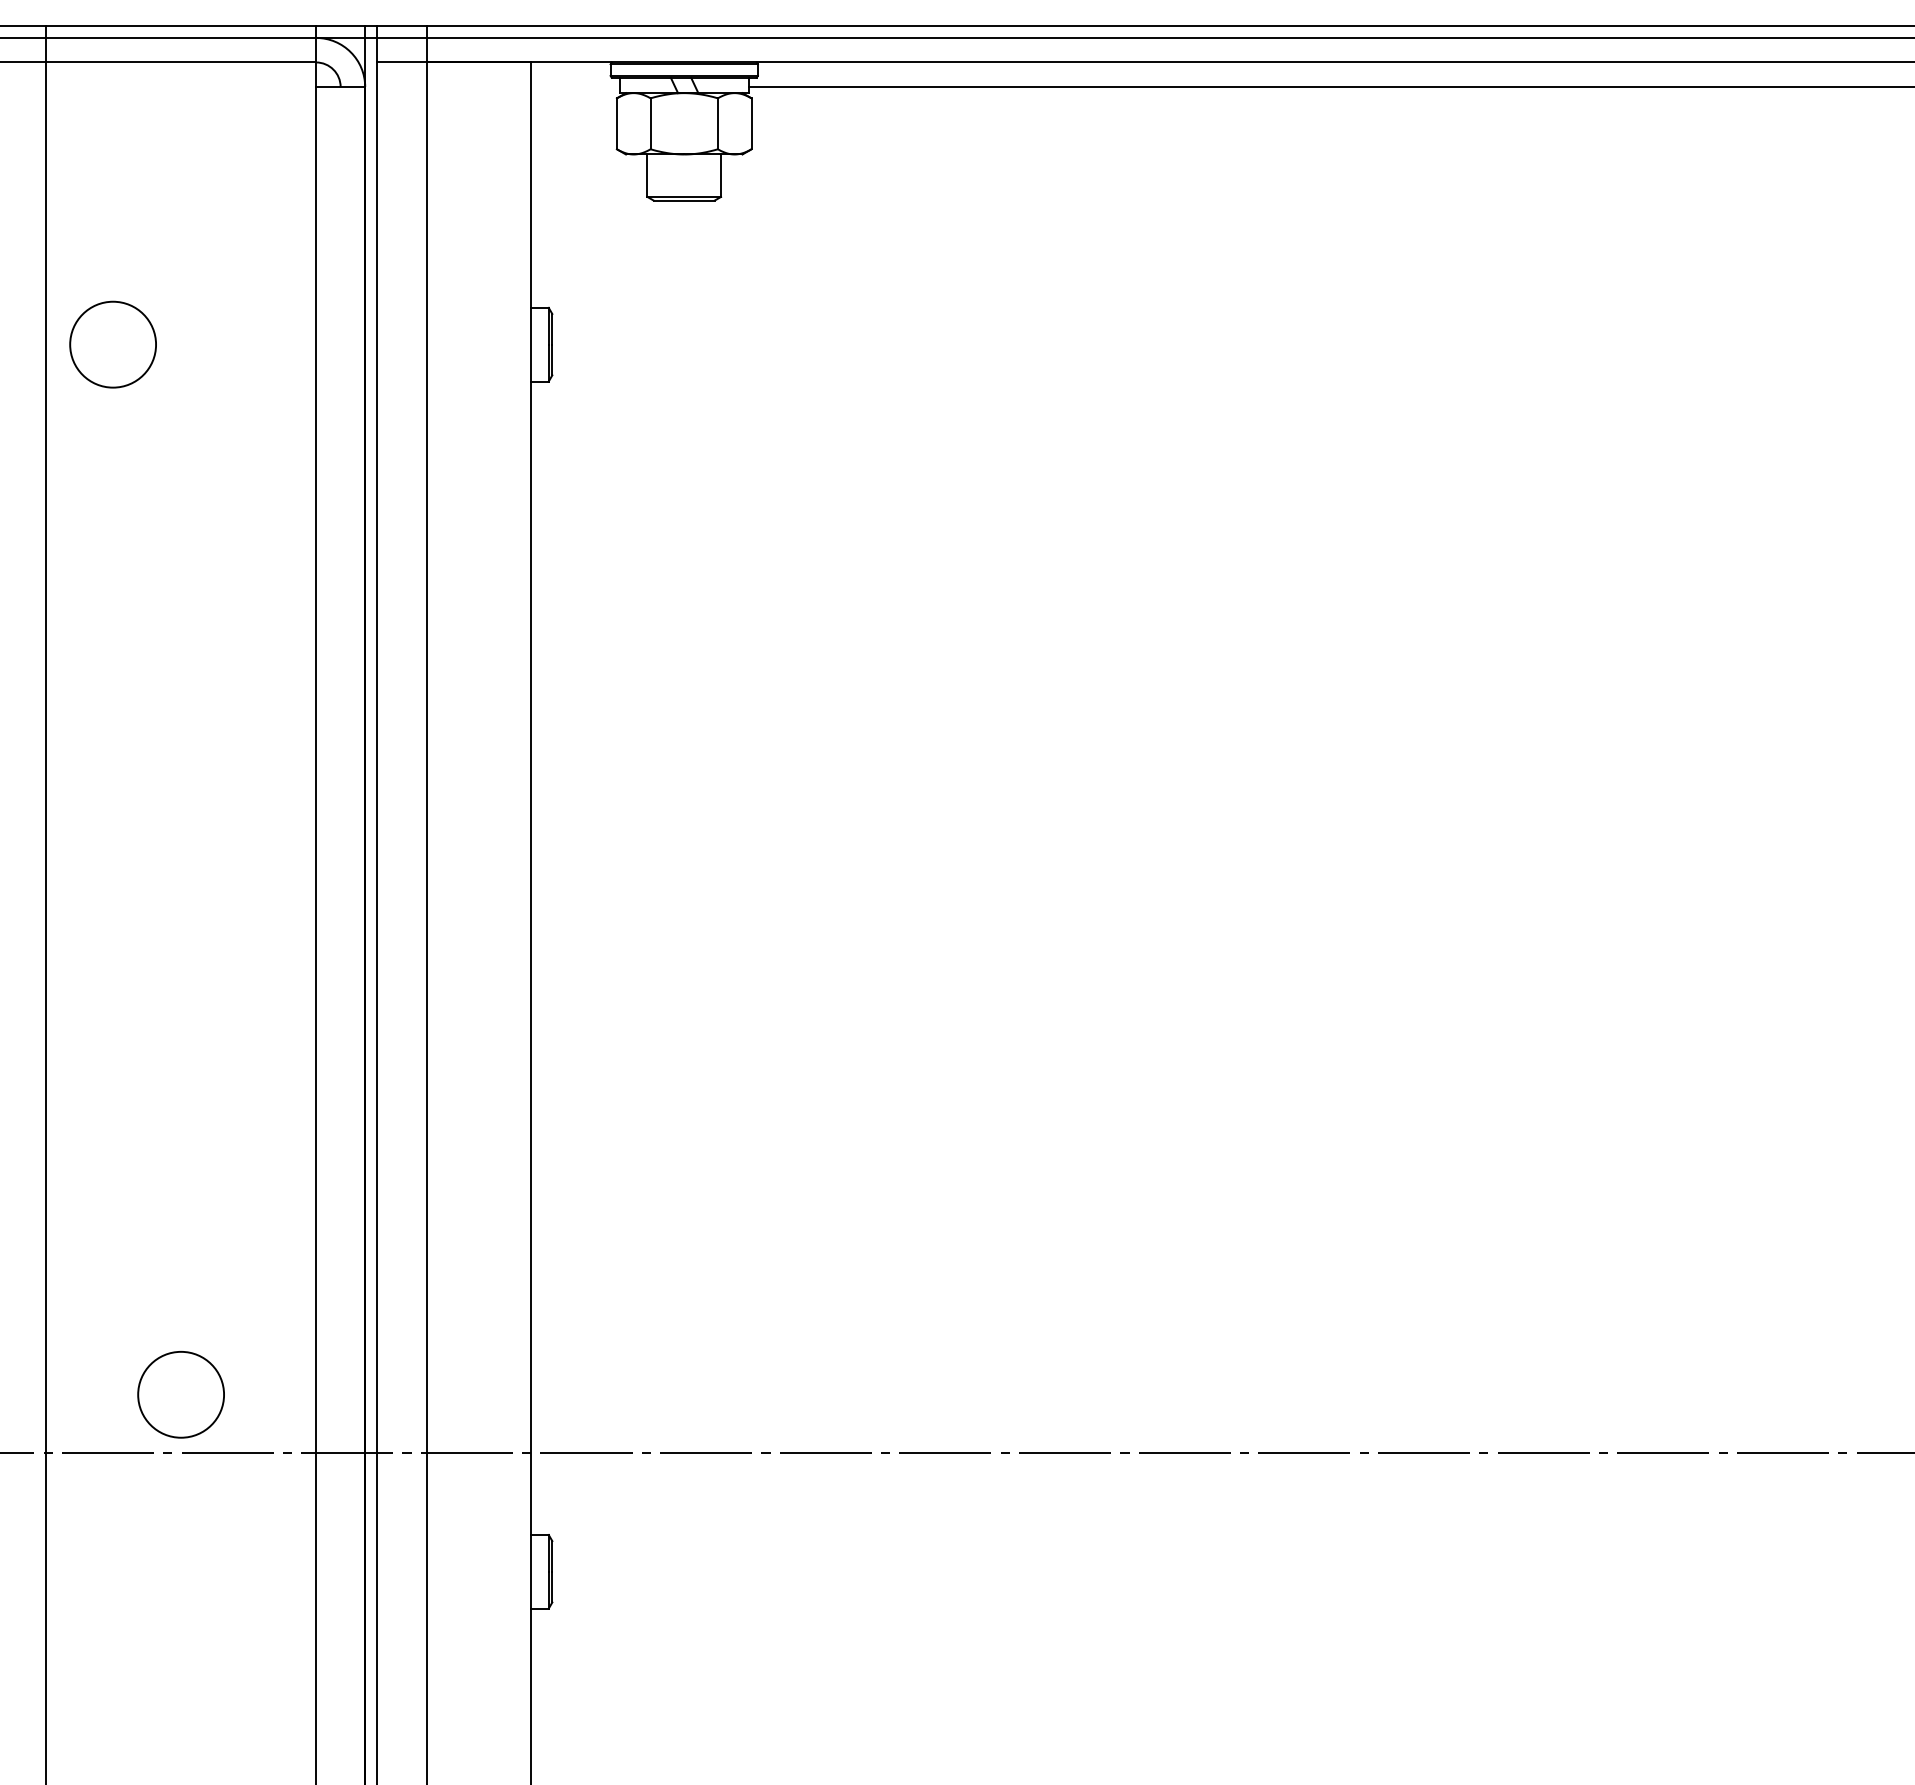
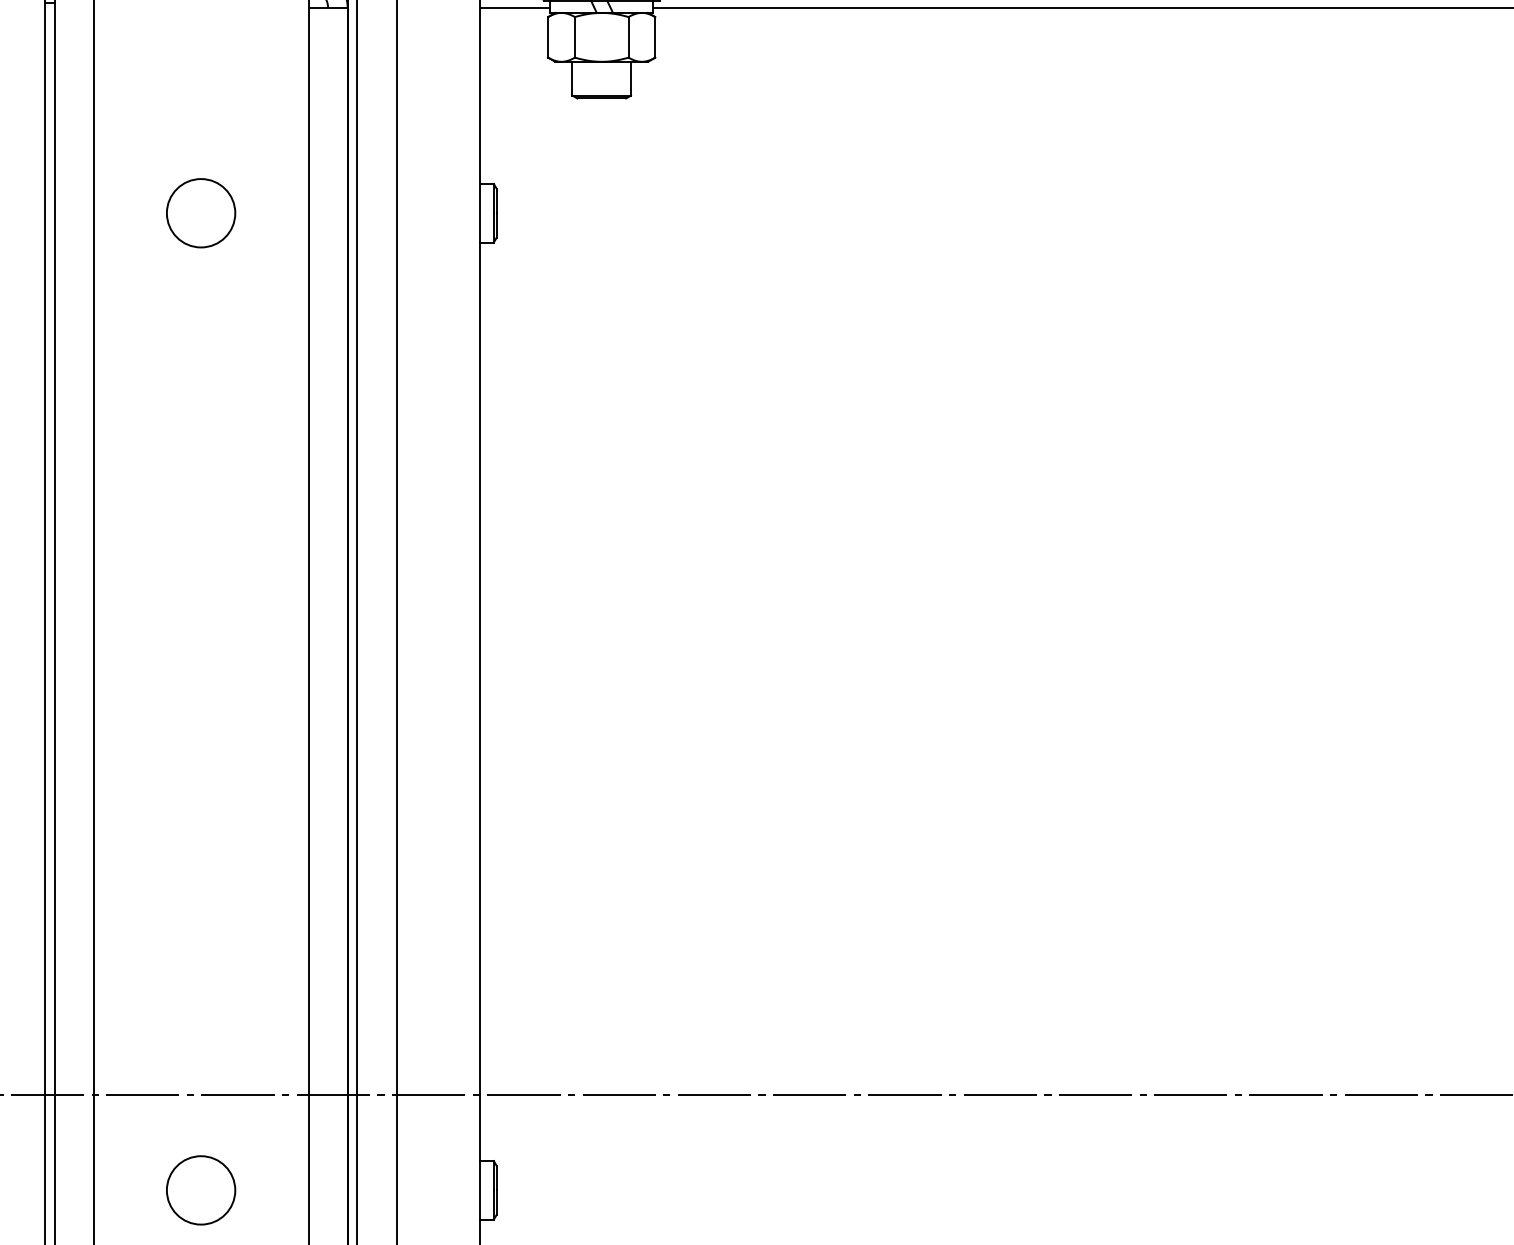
line: (574, 87) -> (514, 8), added
circle: (112, 344) -> (200, 213), moved
circle: (180, 1394) -> (200, 1190), moved

